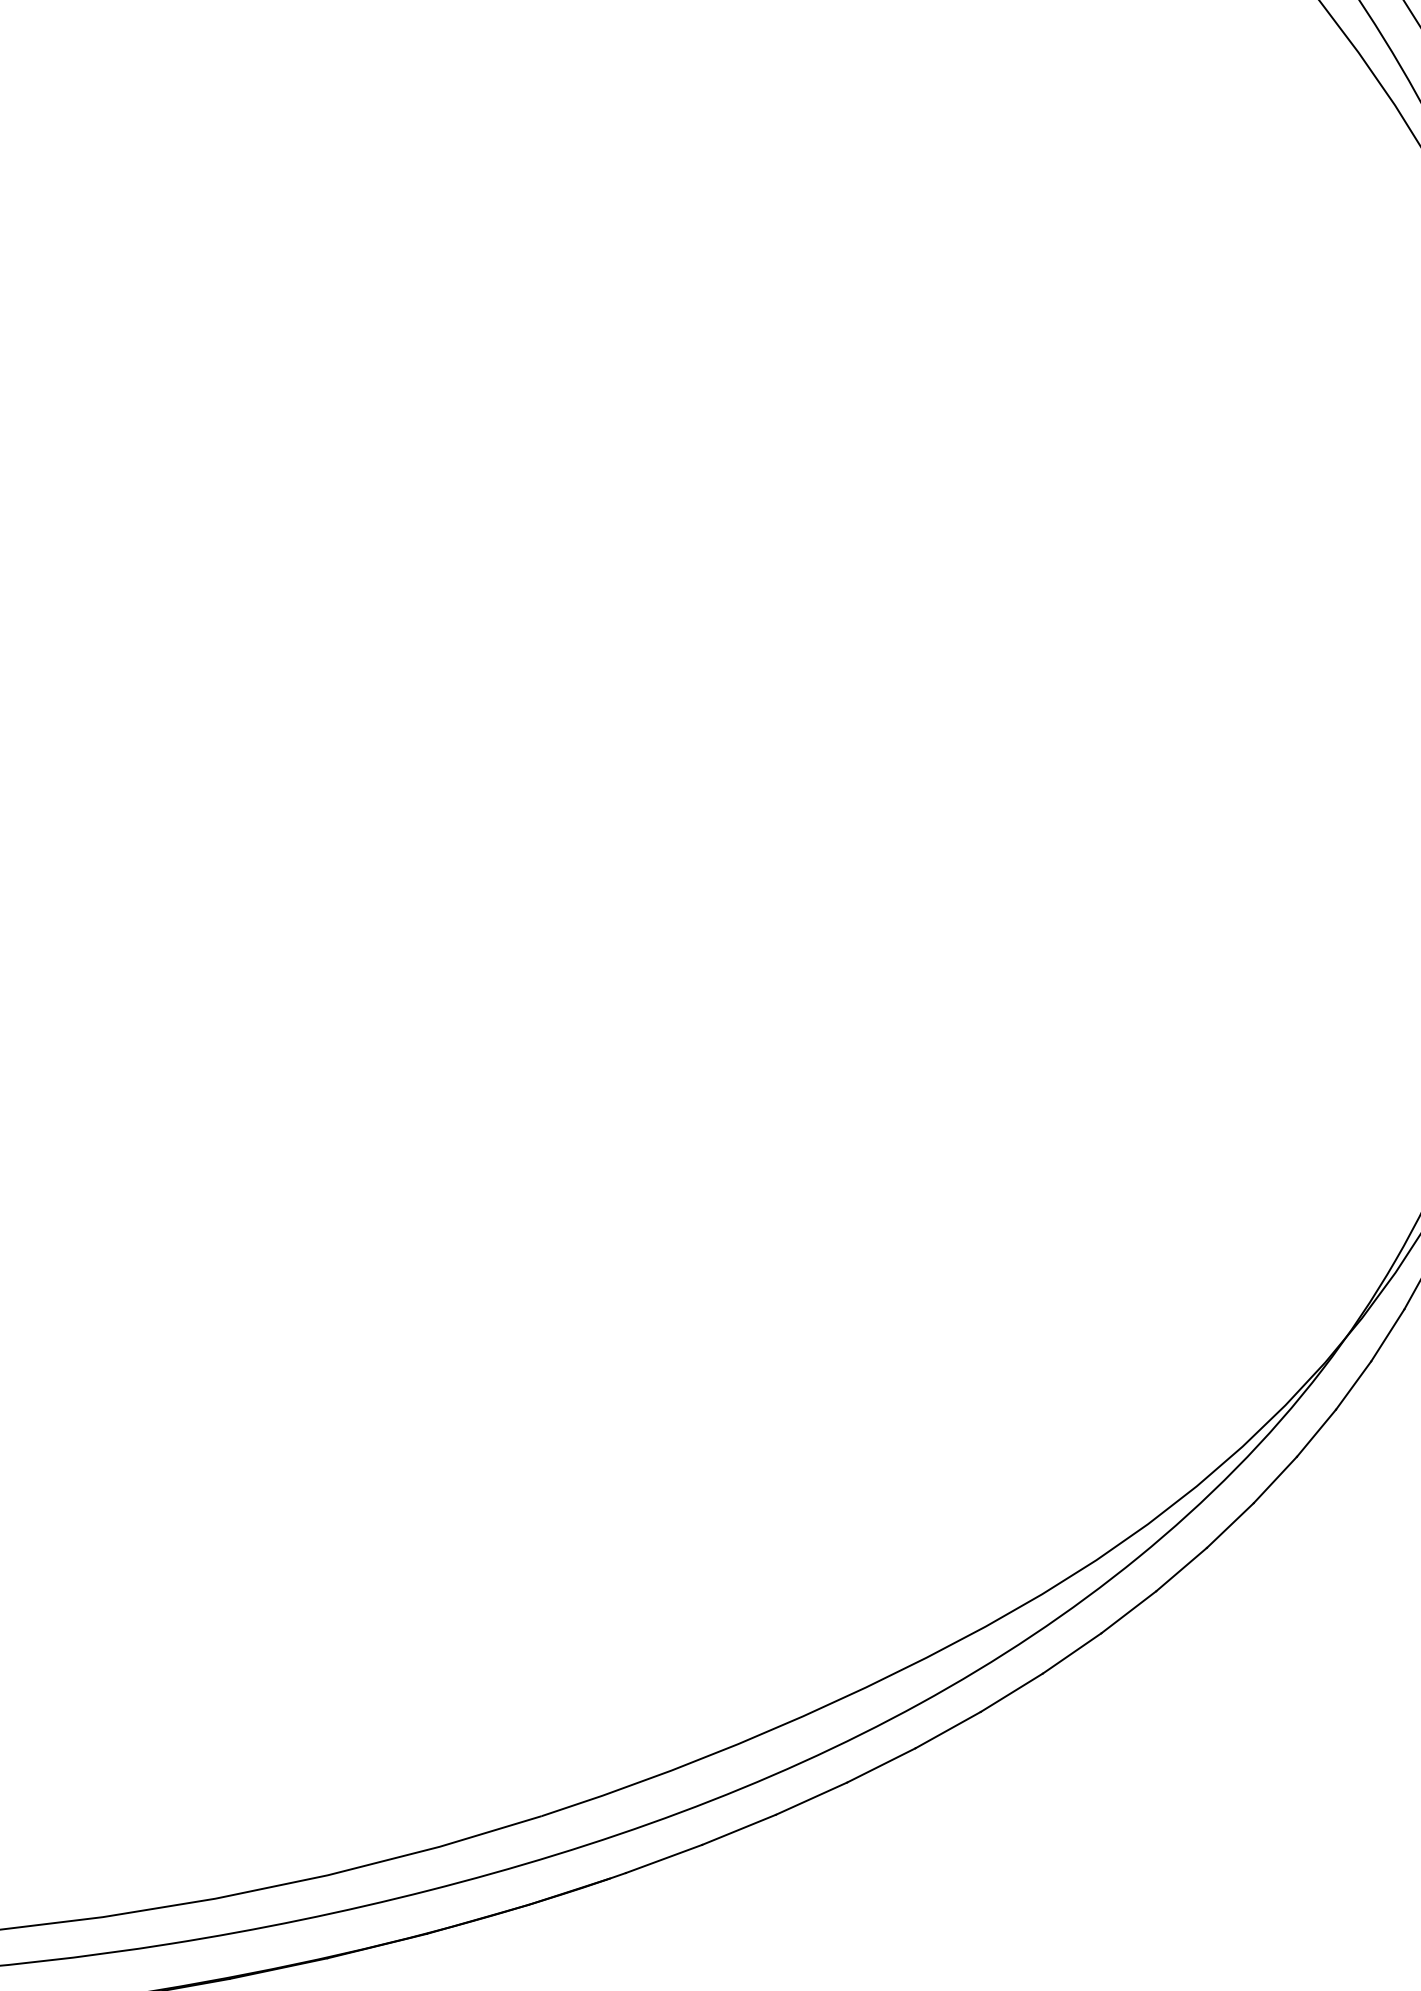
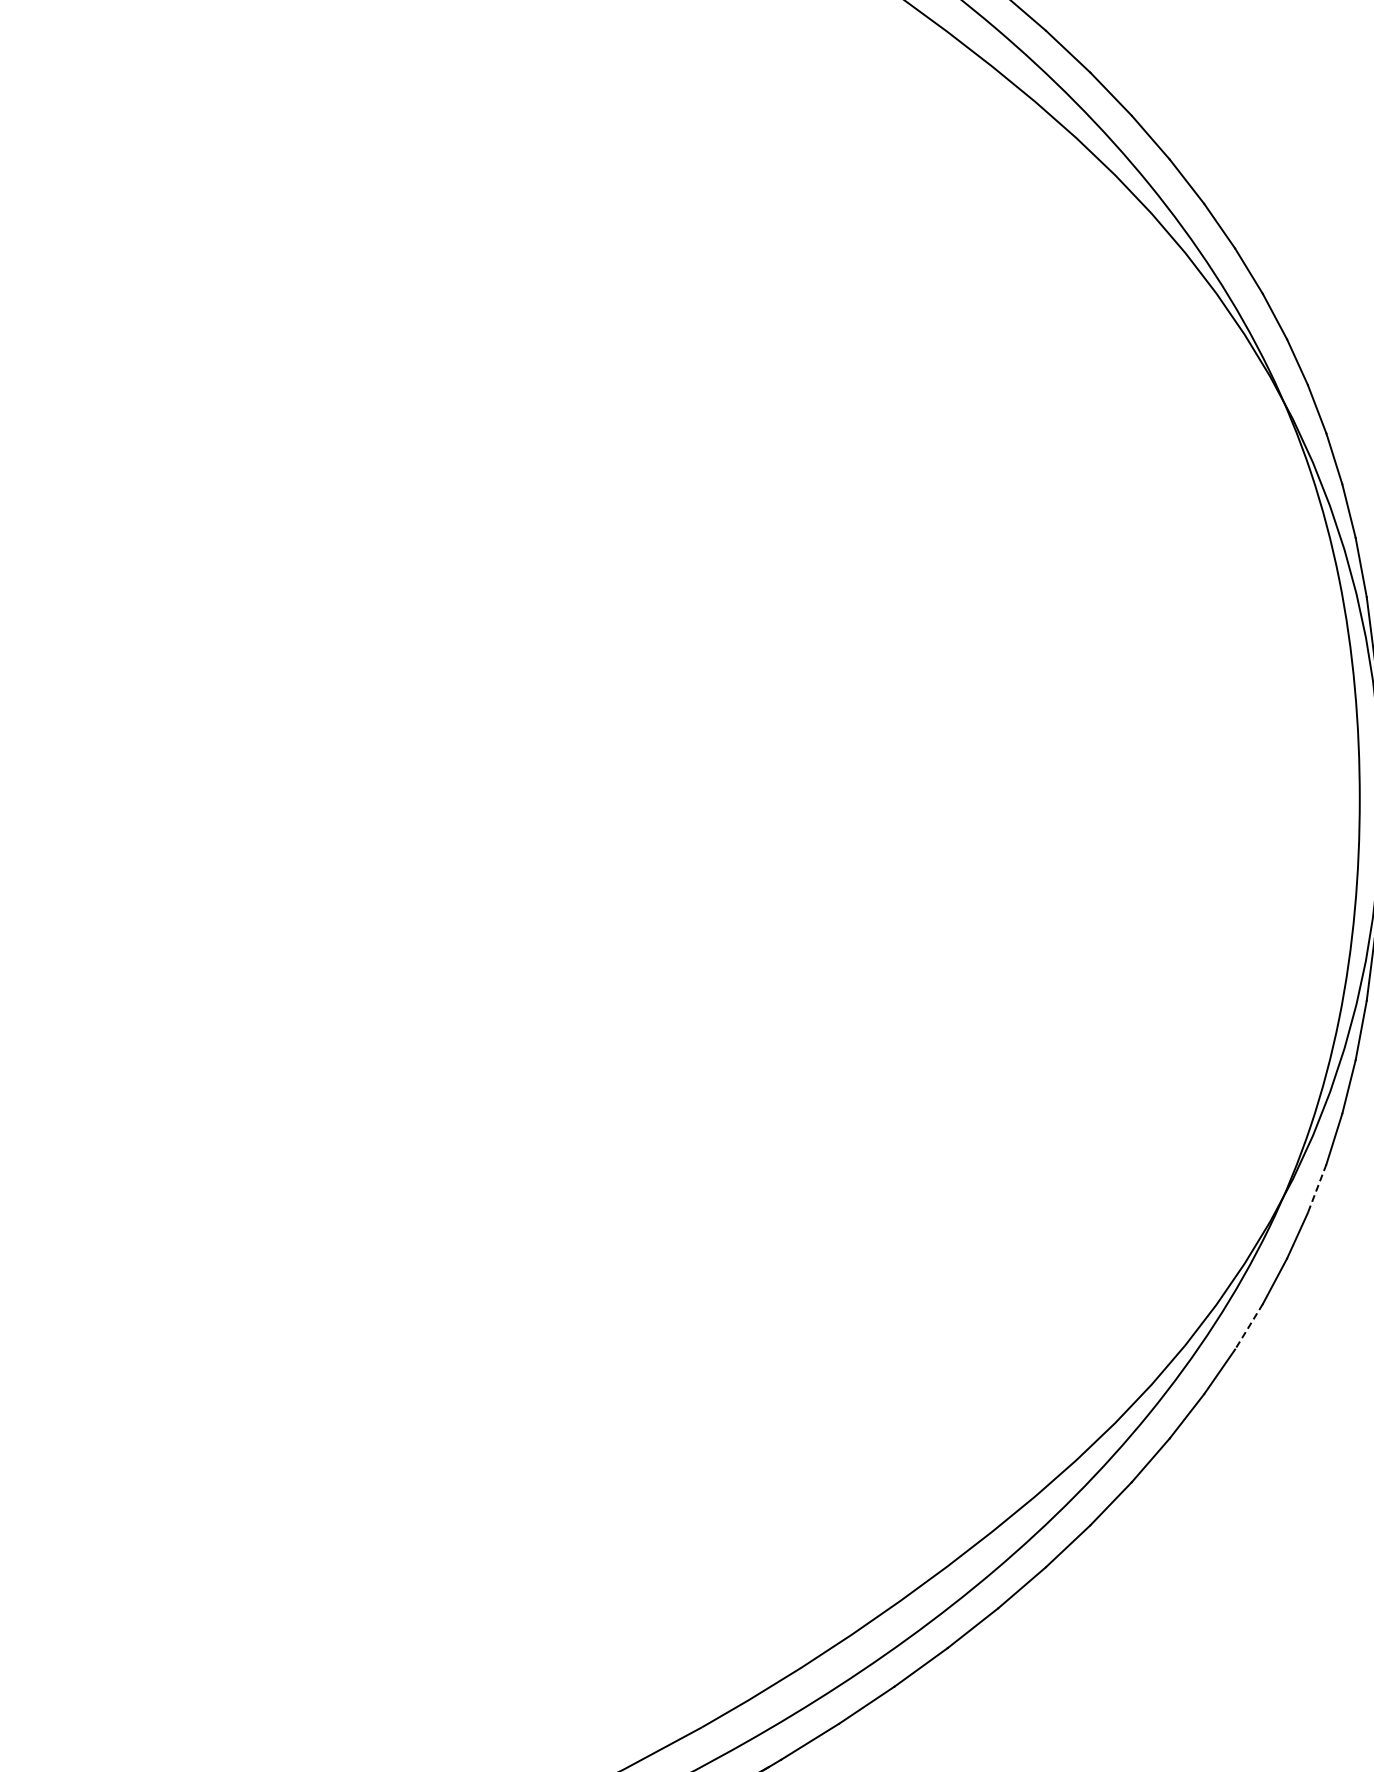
line: (1388, 1335) -> (1317, 1188), solid -> dashed
line: (1275, 1479) -> (1249, 1326), solid -> dashed

